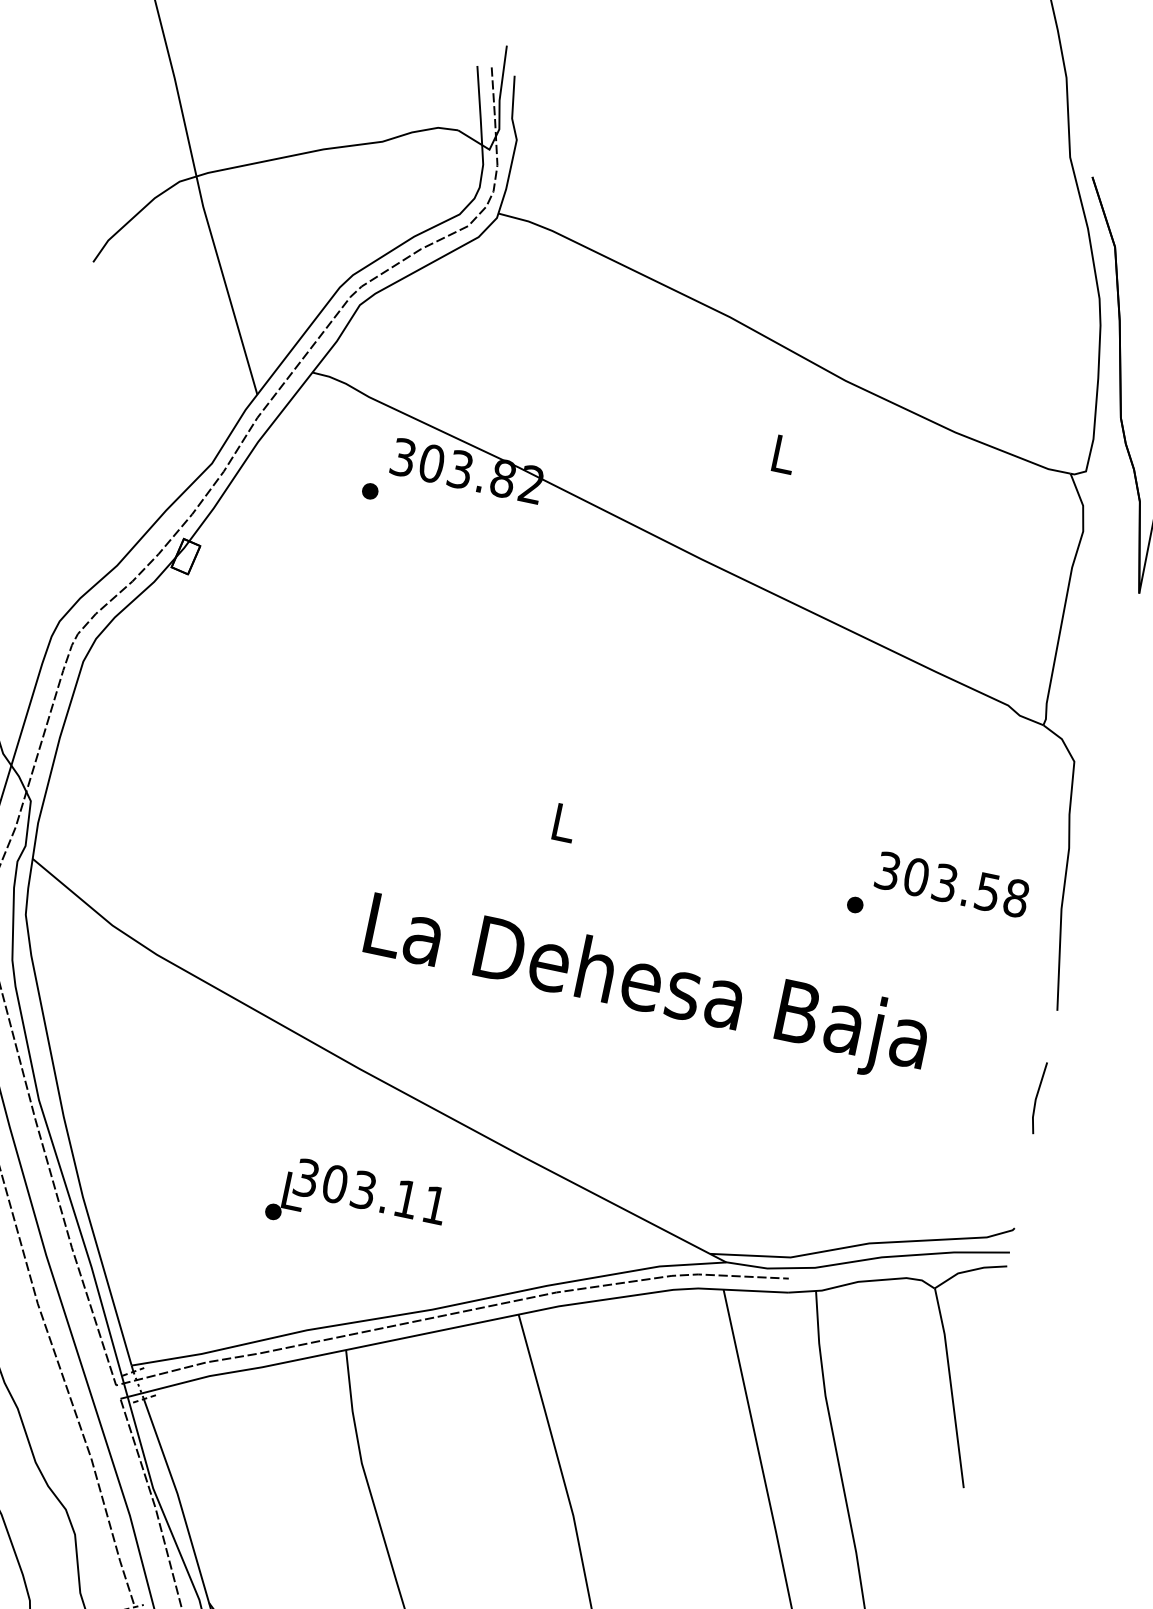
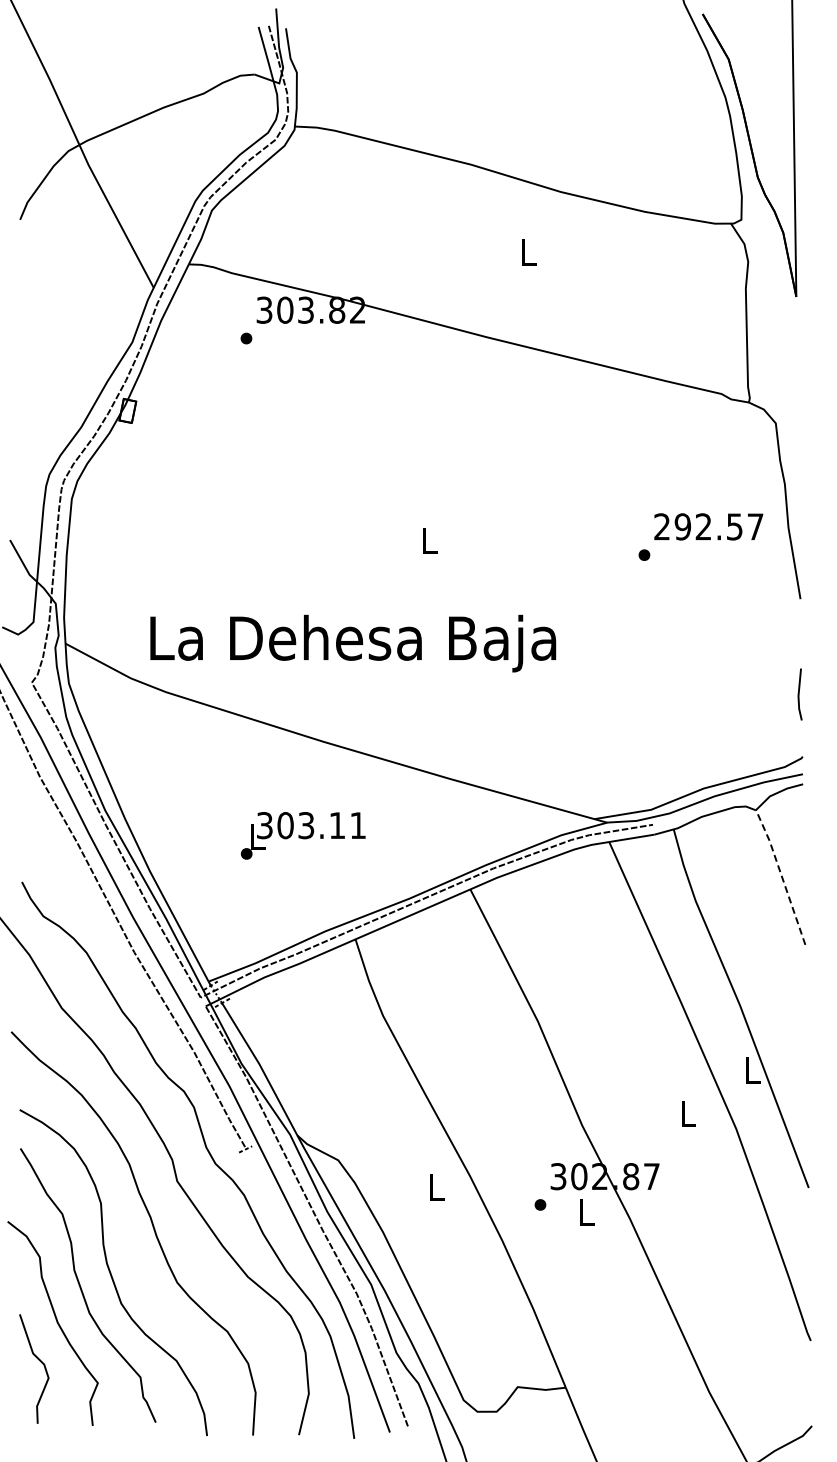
text: (951, 884) -> (708, 526), 303.58 -> 292.57
text: (646, 988) -> (353, 643), moved
line: (1037, 1097) -> (799, 694), moved
text: (356, 1202) -> (303, 835), moved
line: (951, 1385) -> (781, 875), solid -> dashed

